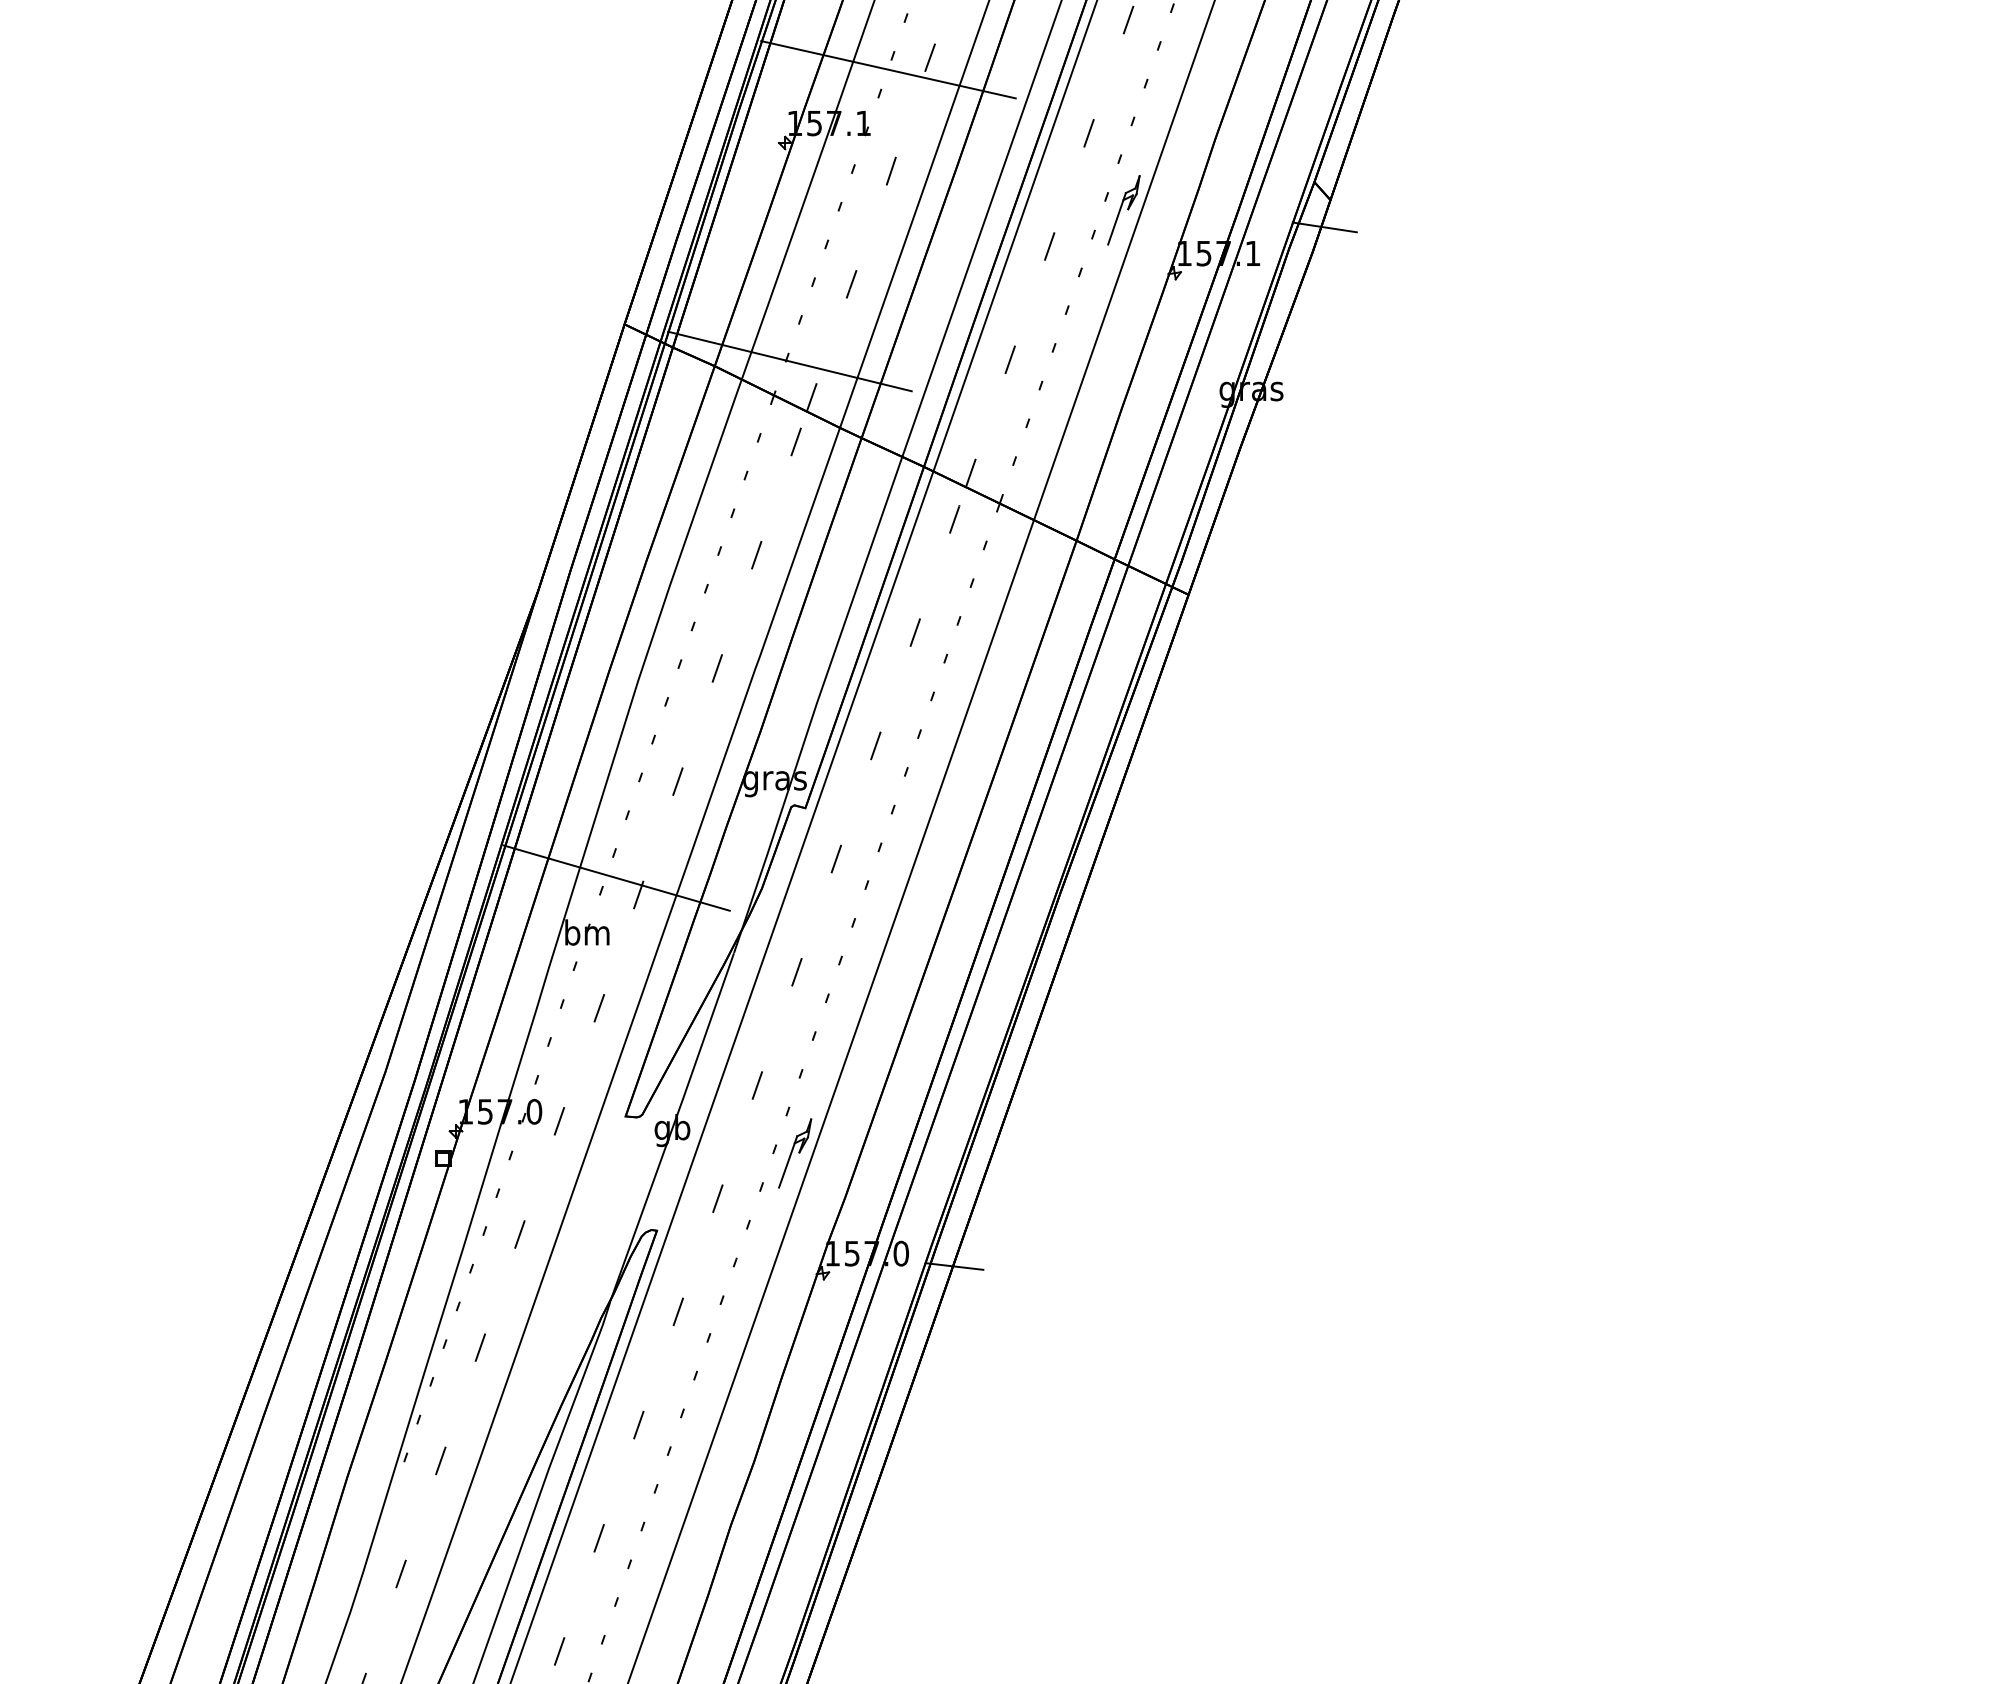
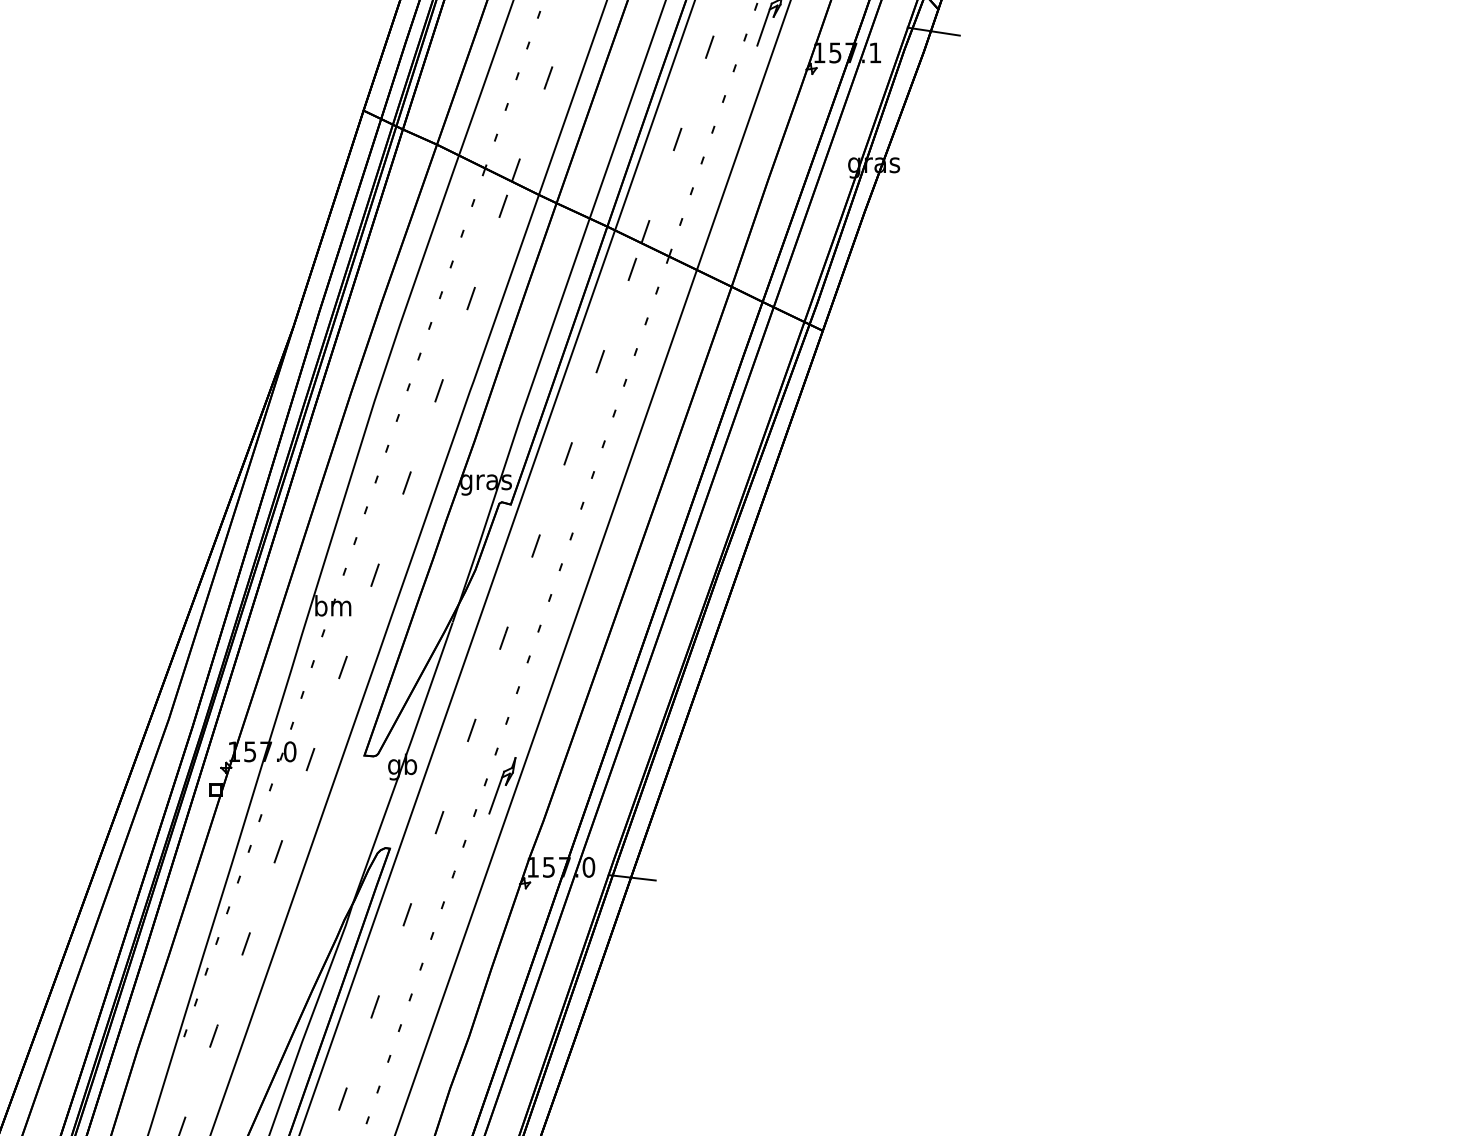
line: (789, 361) -> (497, 140), removed
line: (616, 877) -> (356, 561), removed

